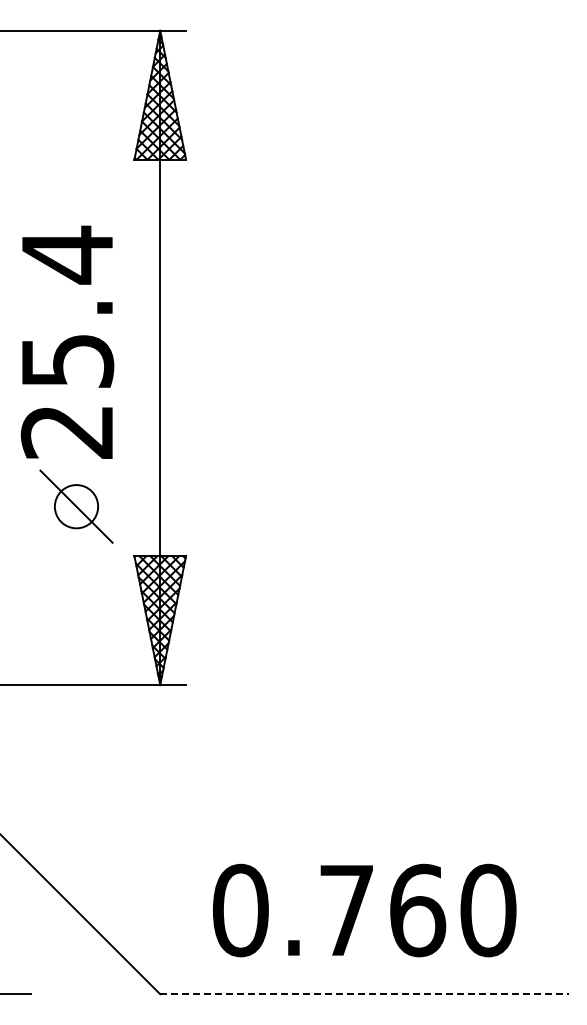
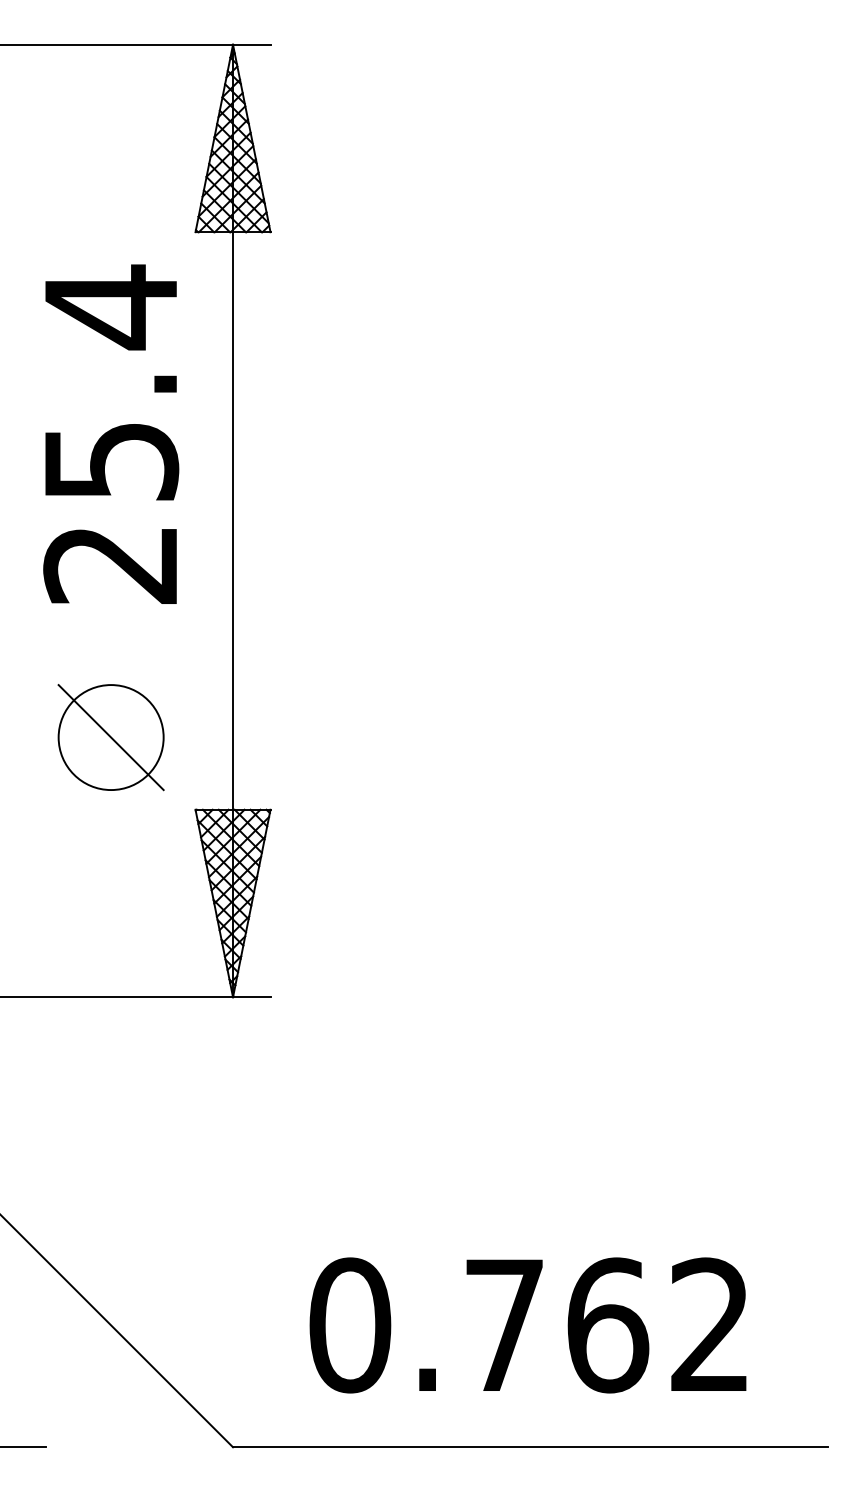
text: (67, 341) -> (111, 433), moved
circle: (76, 506) -> (111, 737), size x1.67
text: (488, 910) -> (710, 1325), 0.760 -> 0.762
line: (365, 994) -> (531, 1447), dashed -> solid

